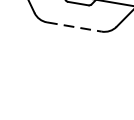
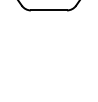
line: (75, 27) -> (49, 10), dashed -> solid

